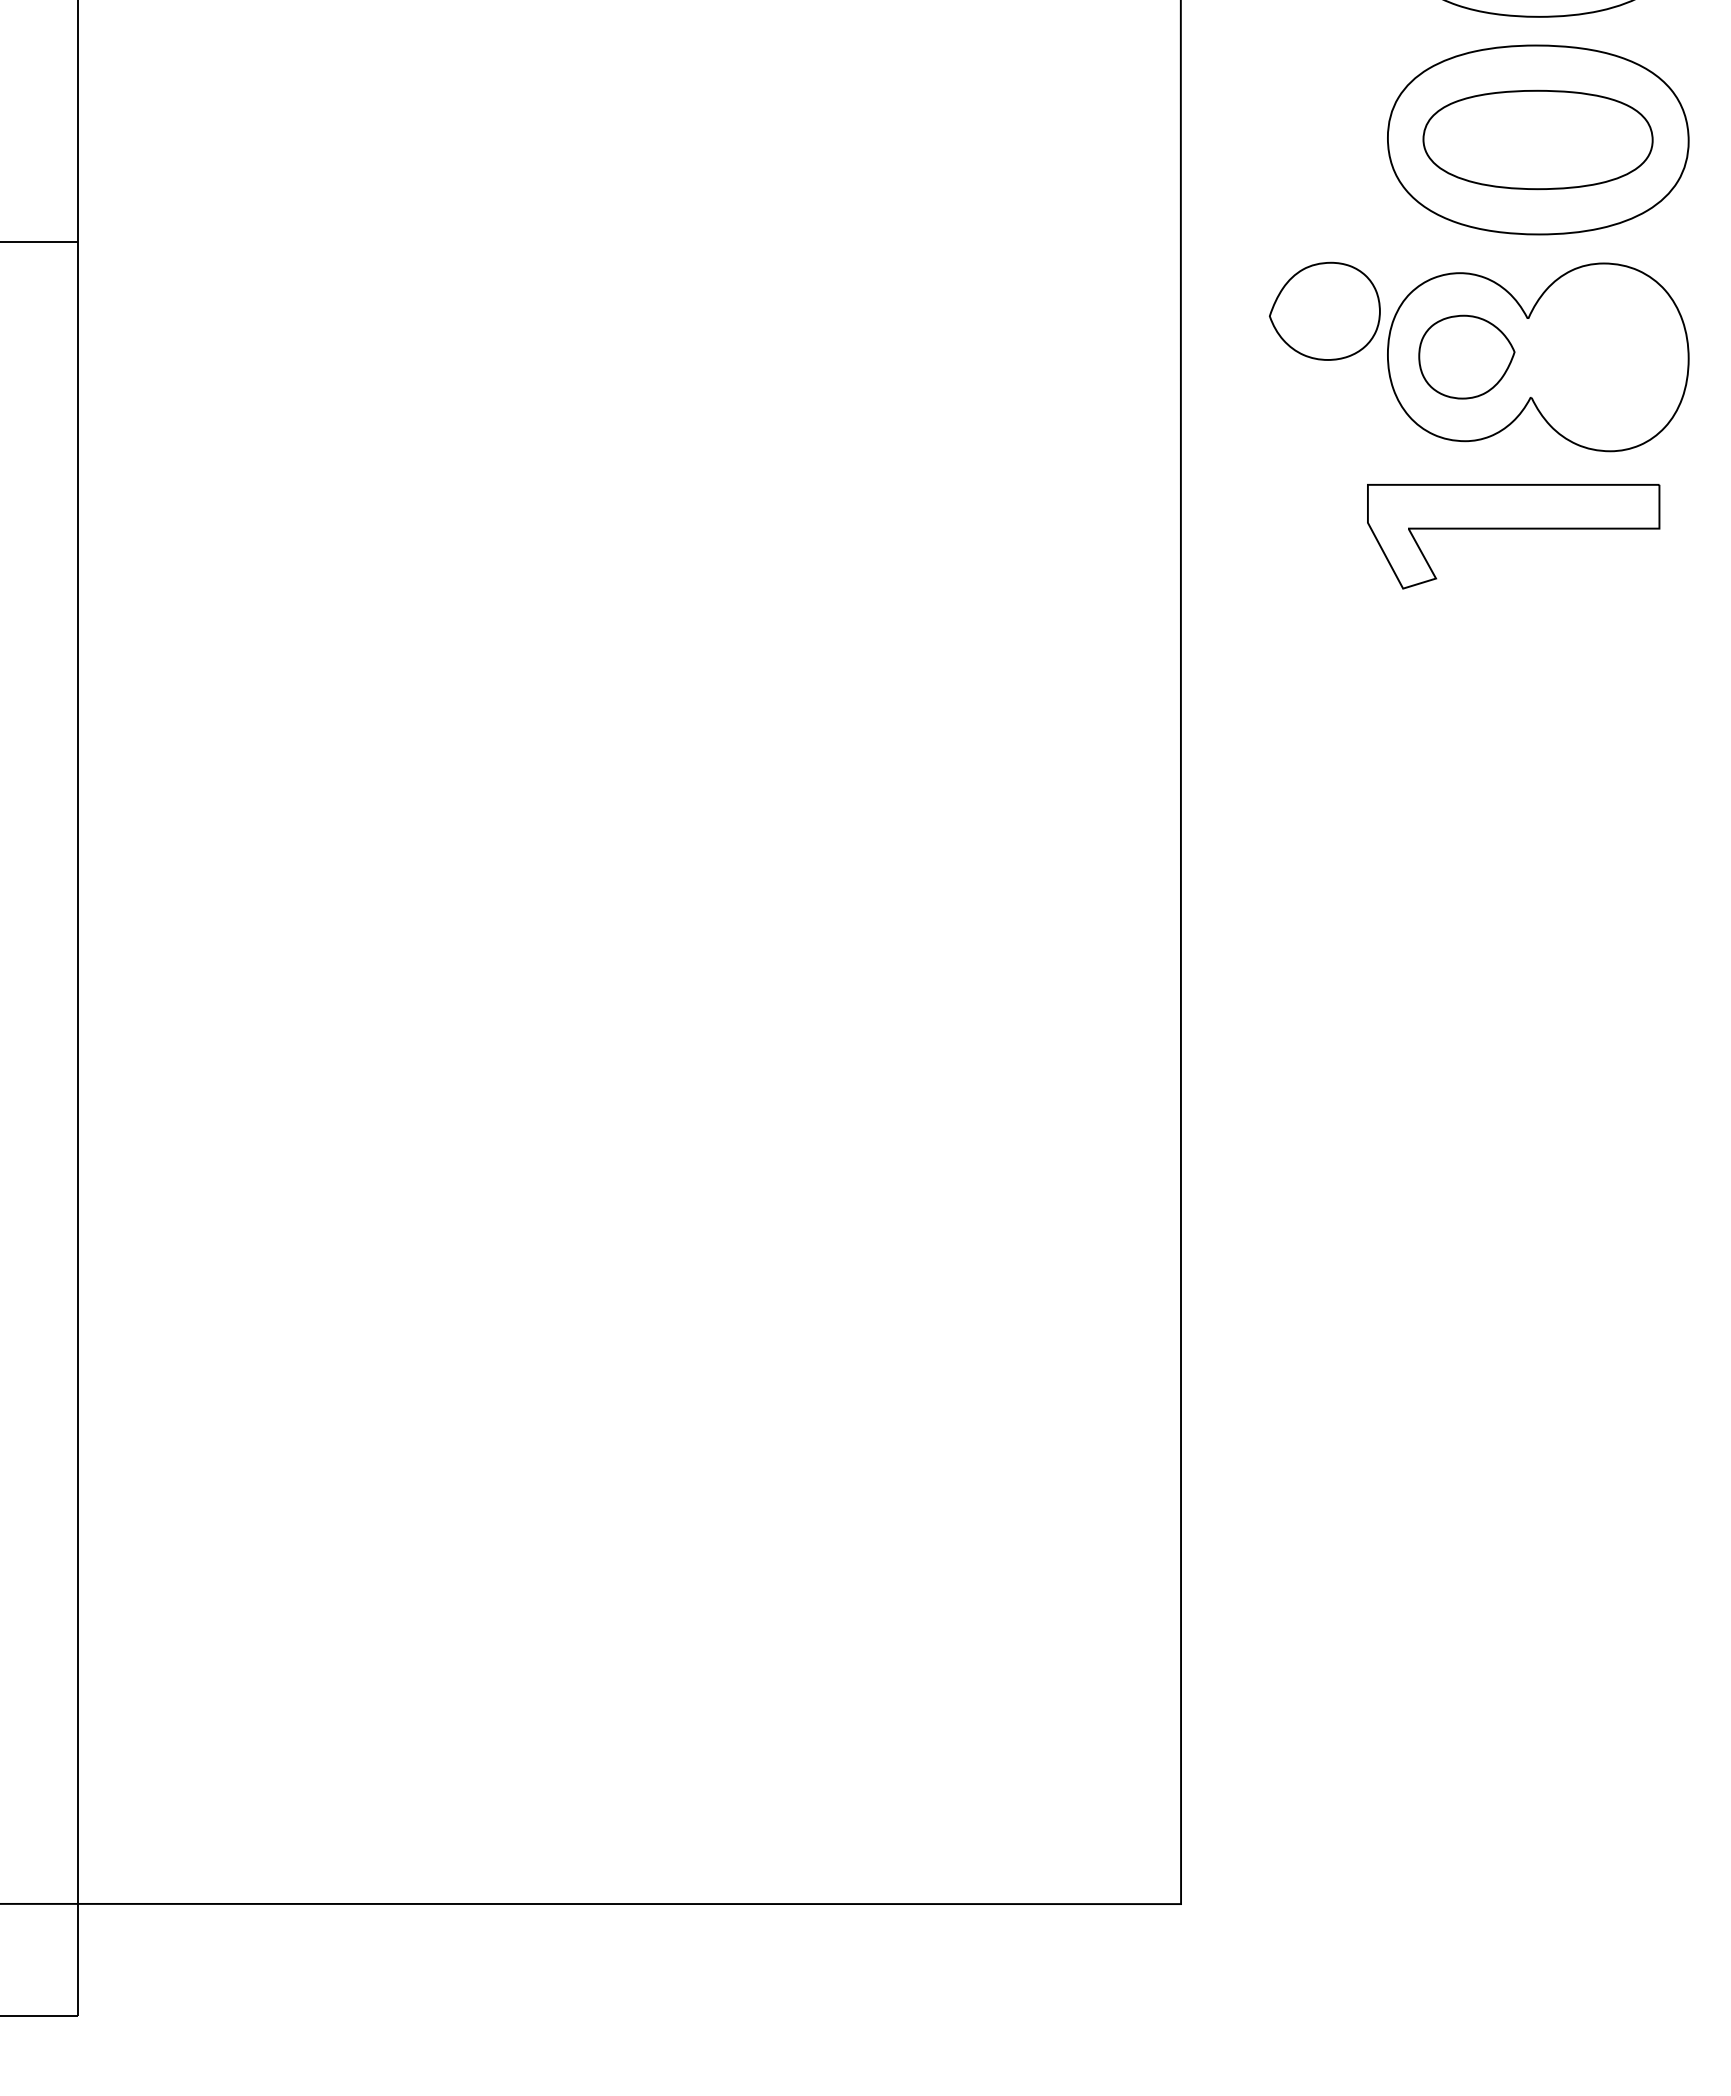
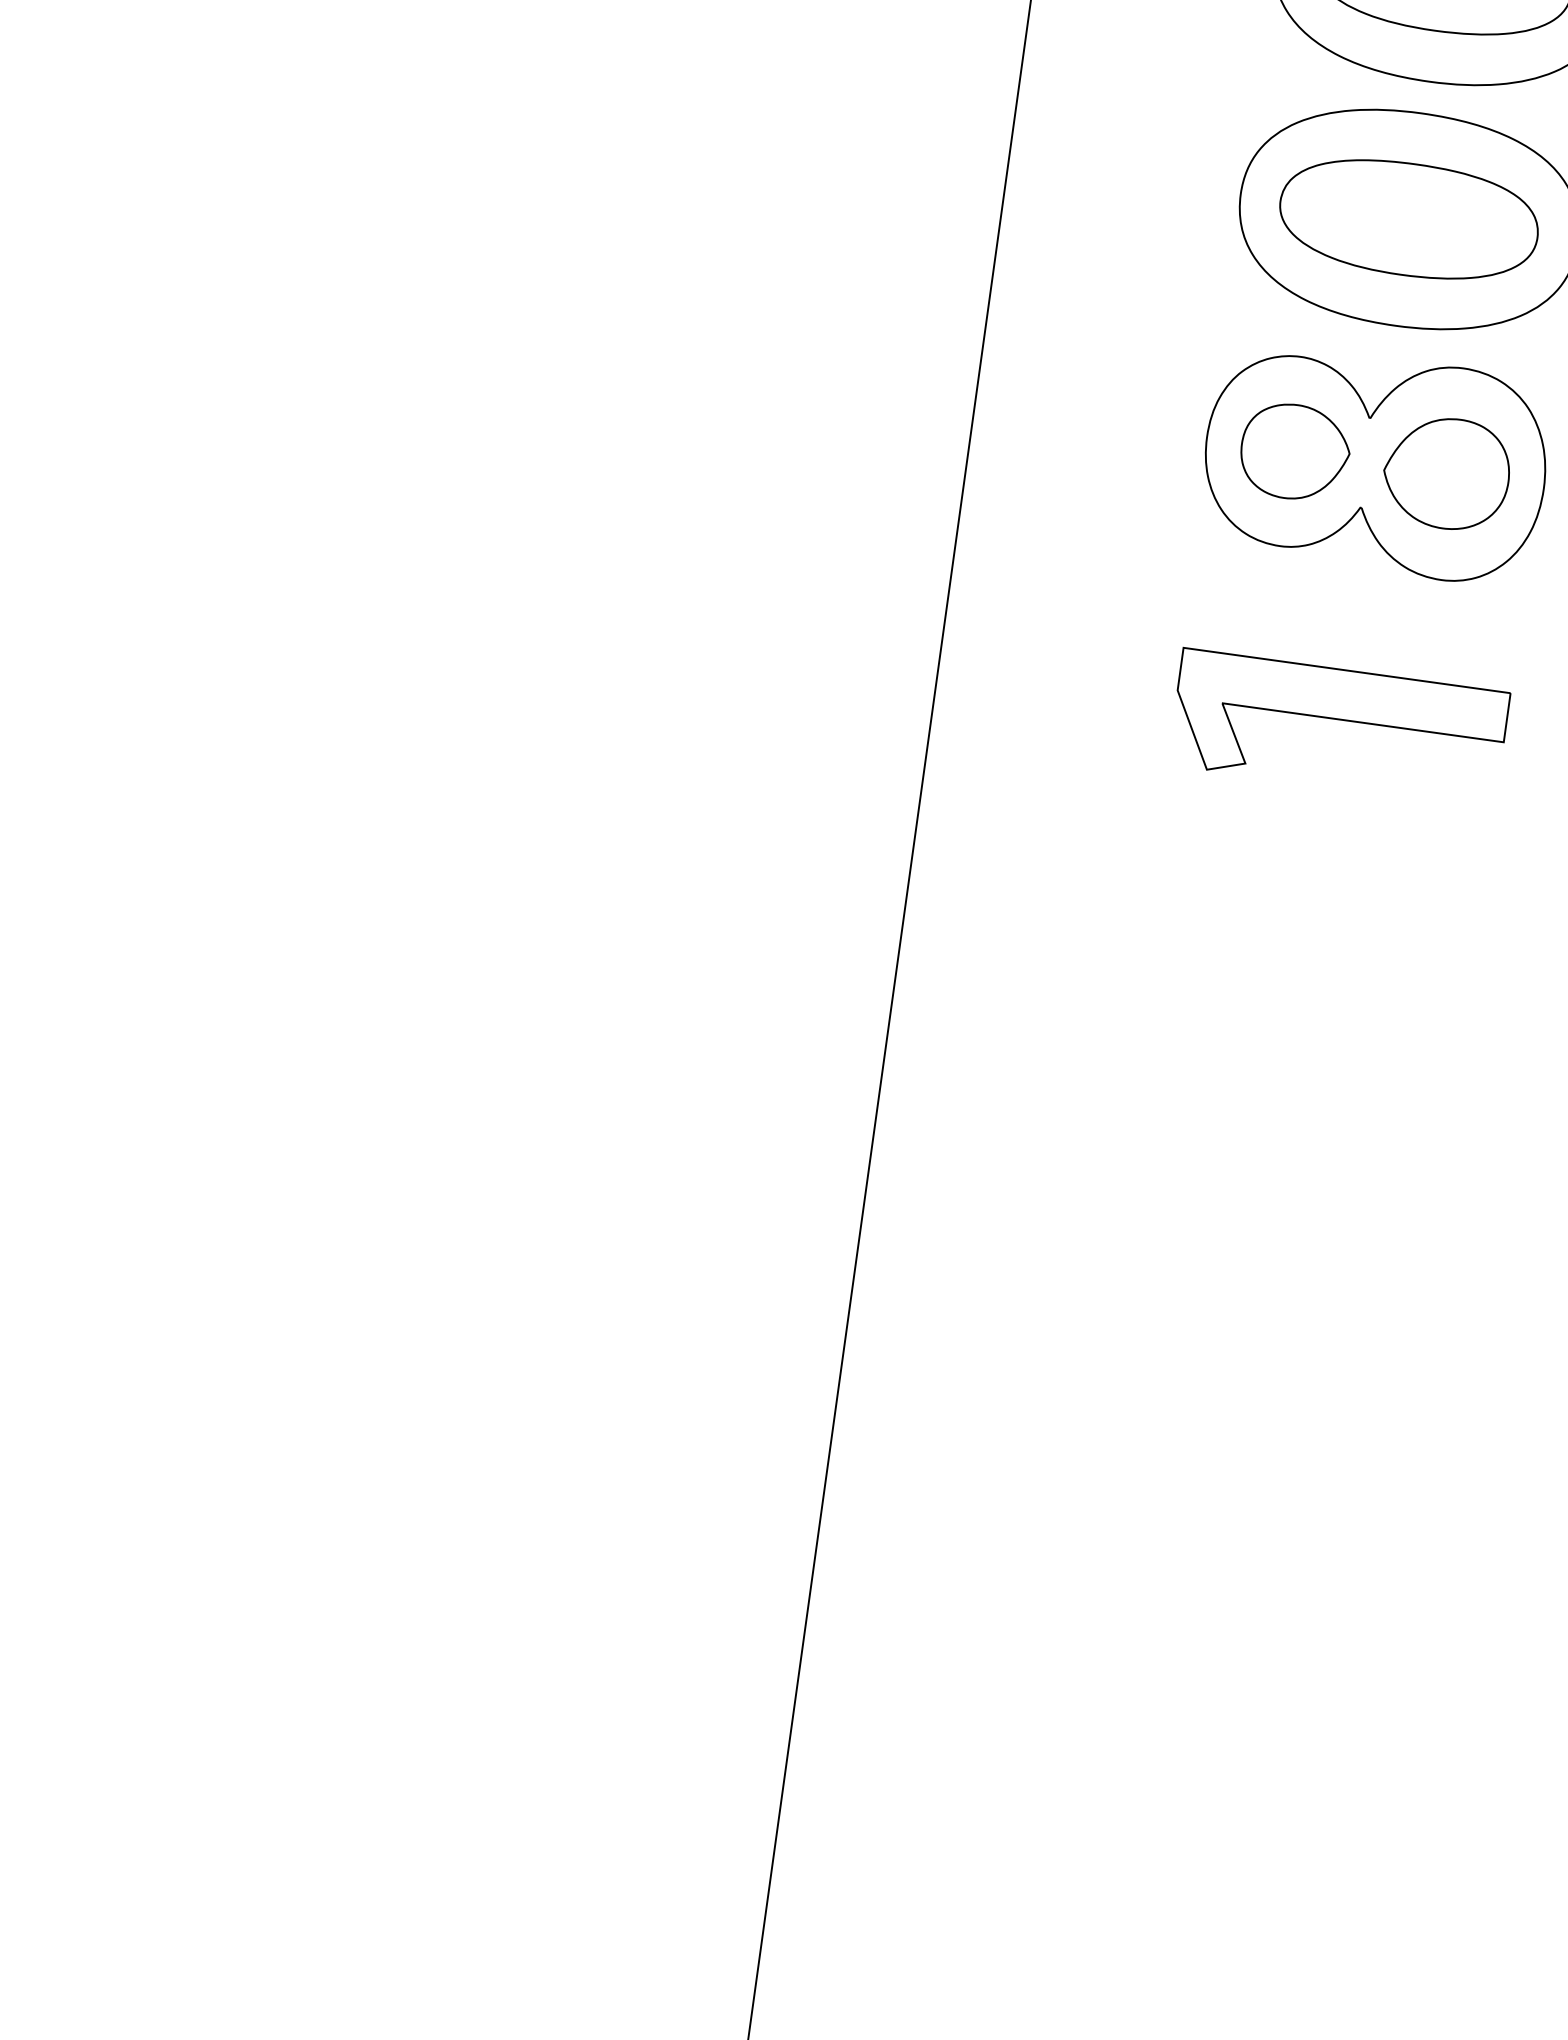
part: (1324, 310) -> (1446, 472), moved
part: (1513, 529) -> (1339, 720), moved

